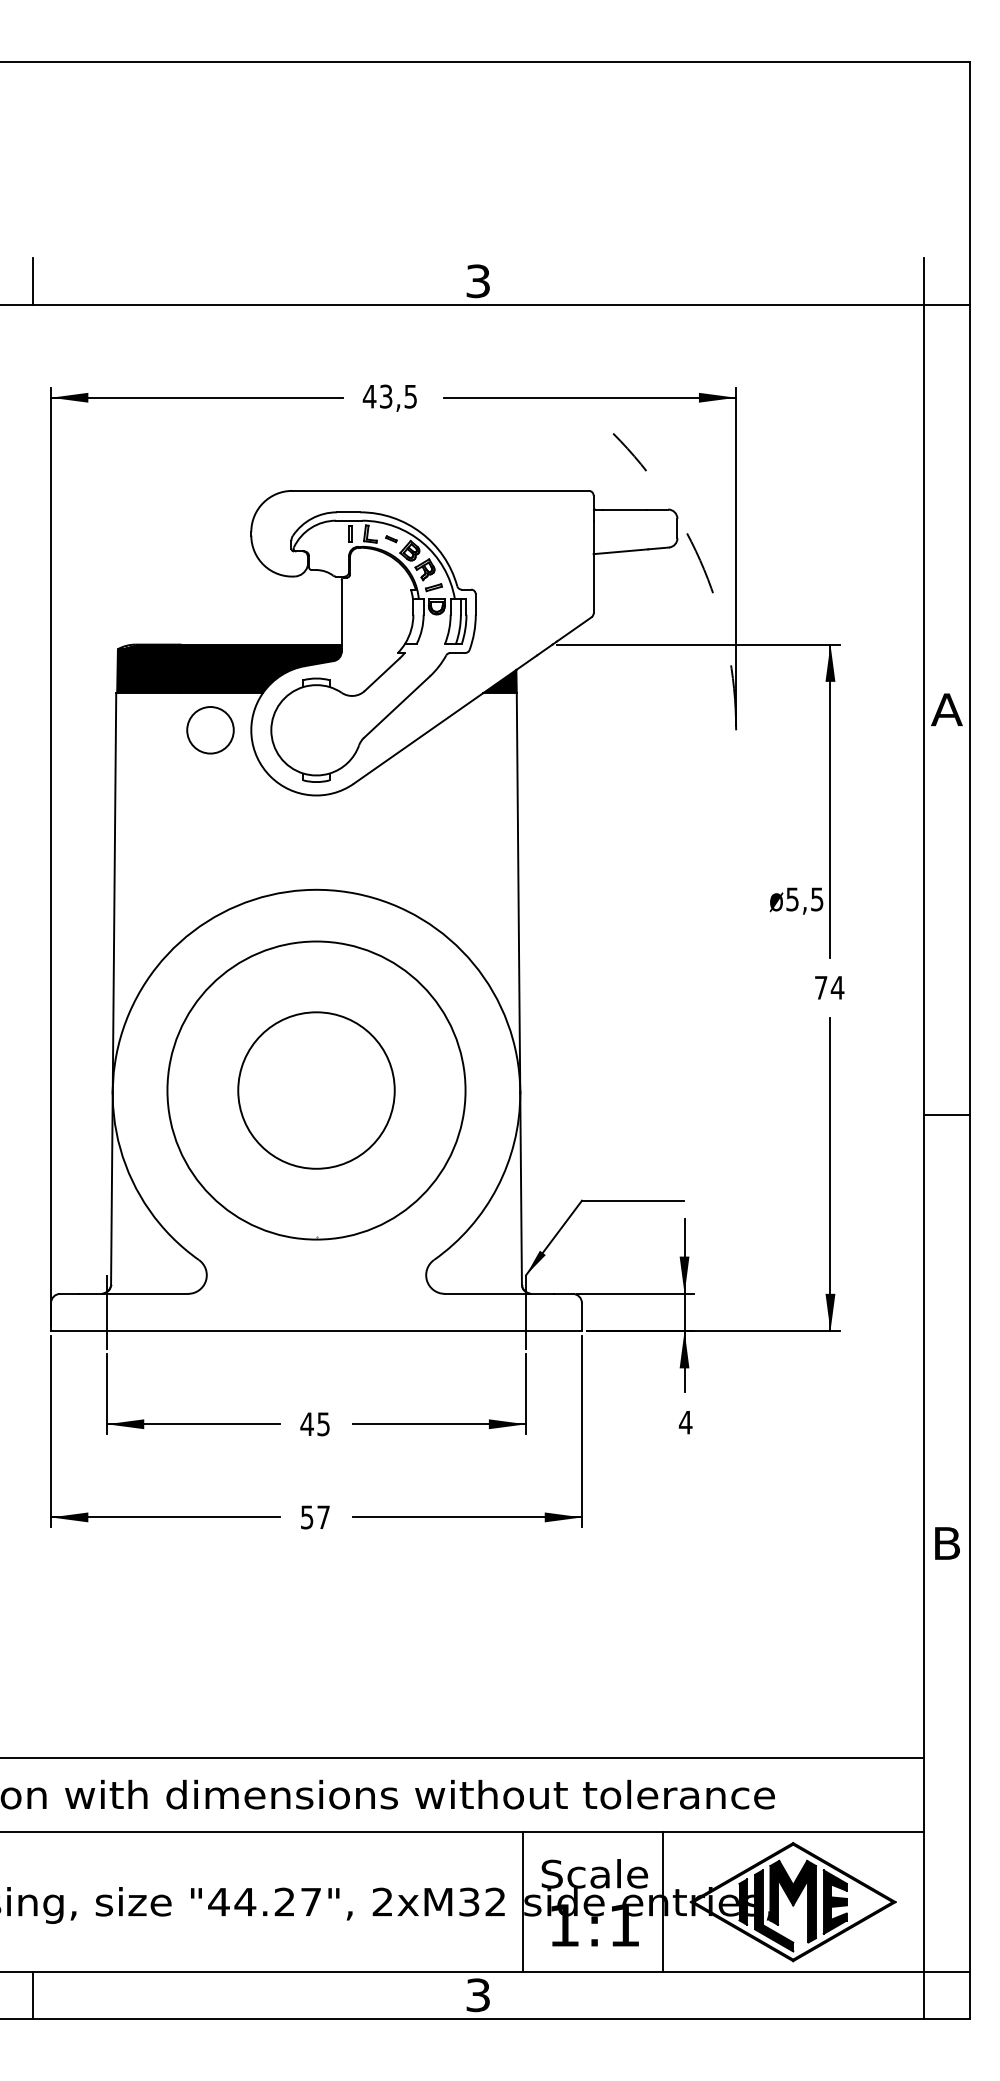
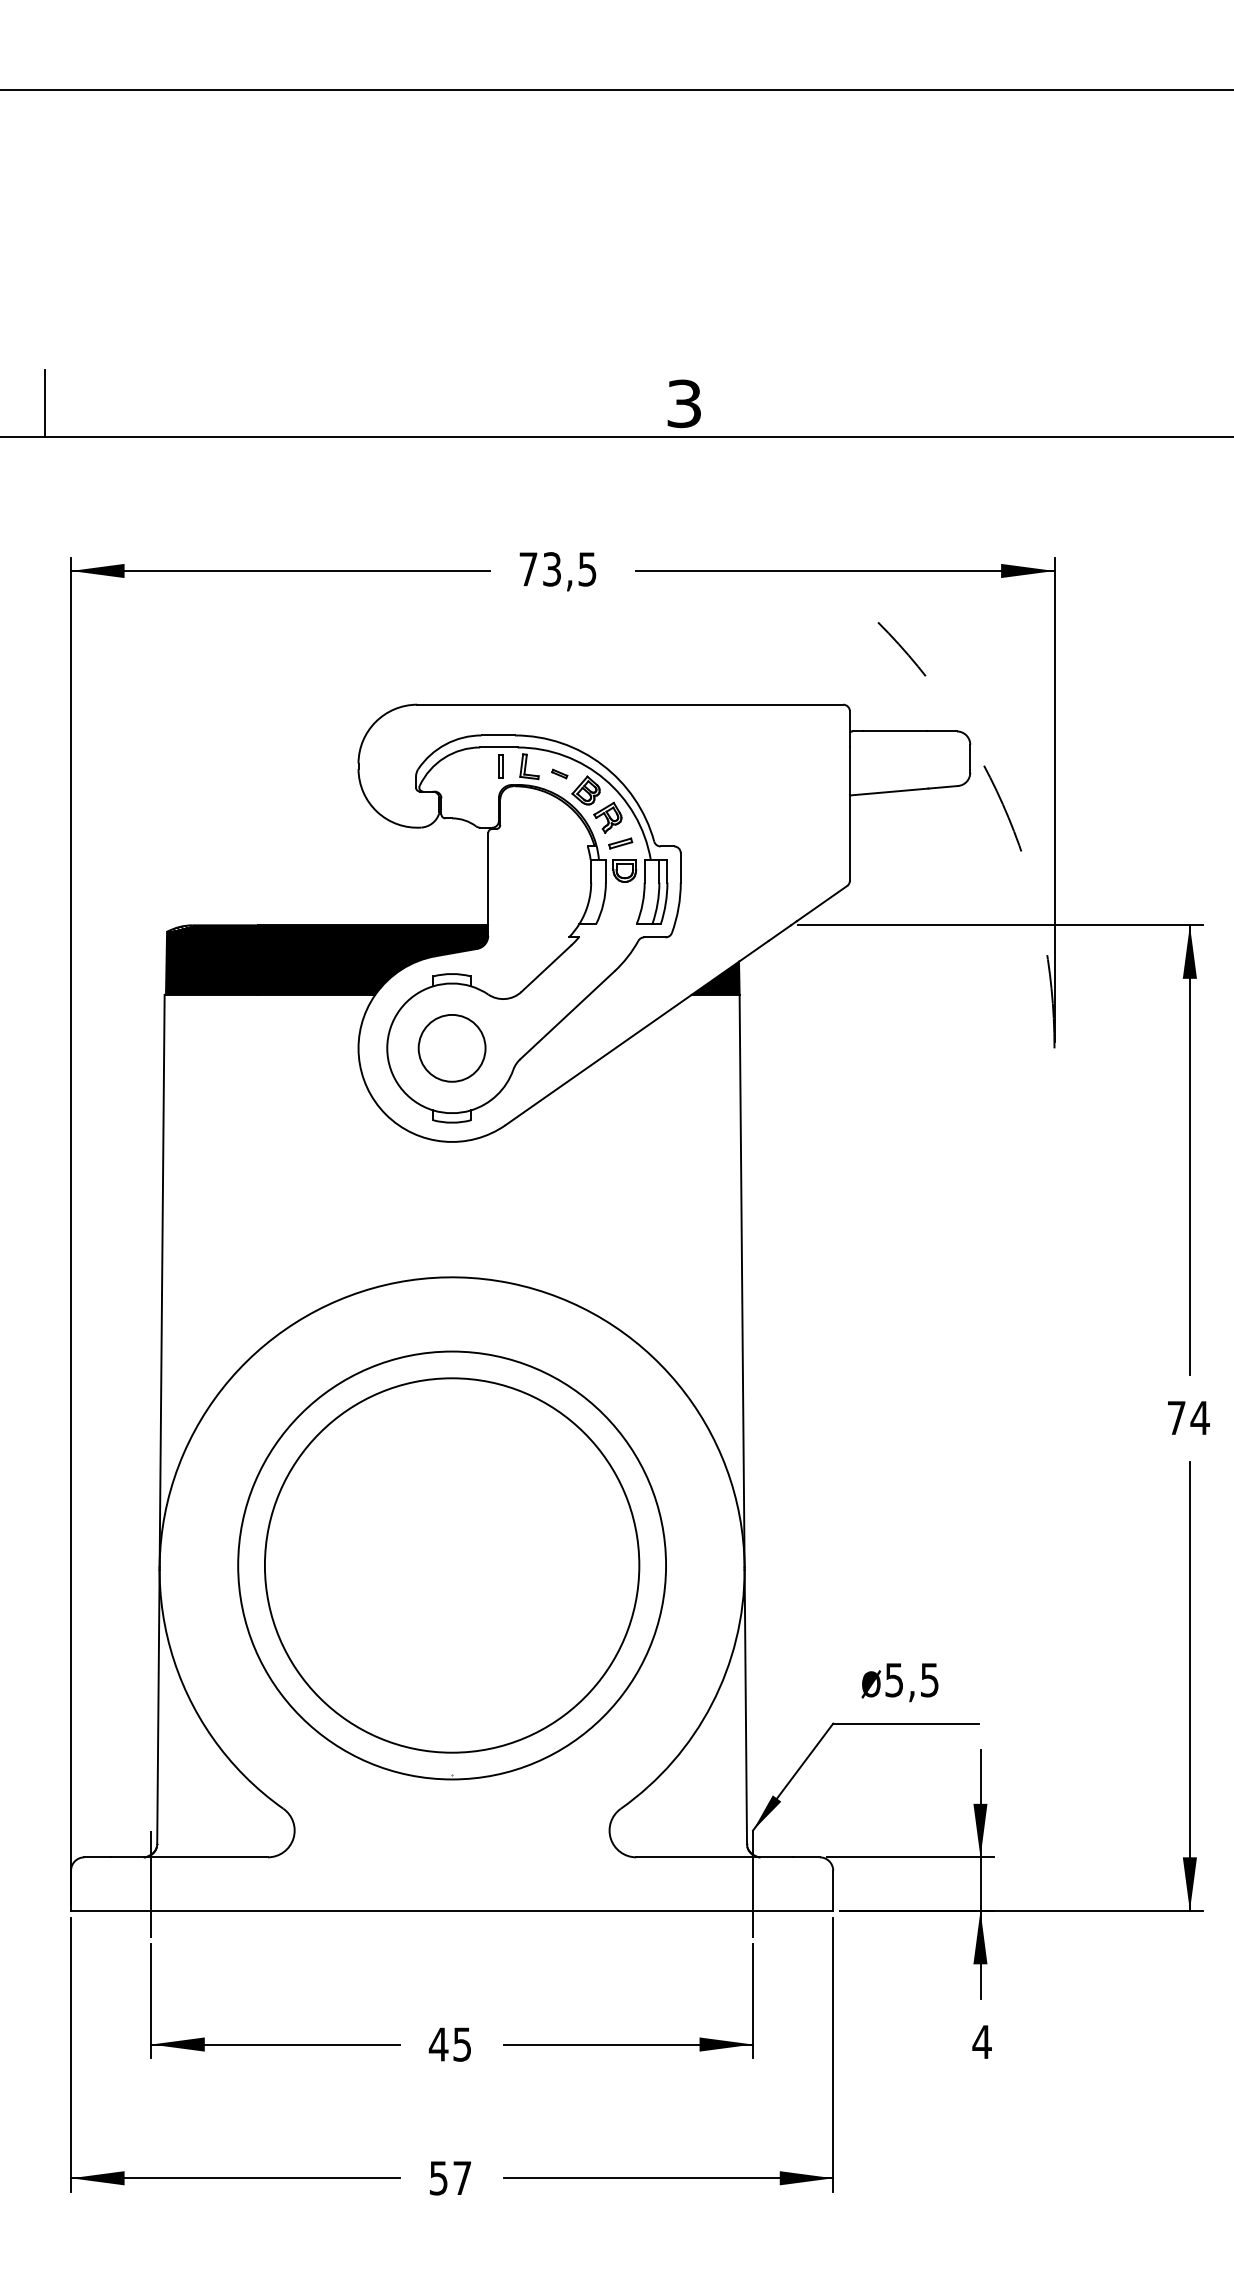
text: (369, 396) -> (528, 569), 43,5 -> 73,5
circle: (210, 730) -> (452, 1048), moved
text: (796, 900) -> (899, 1681), moved
circle: (316, 1090) -> (452, 1565), size x1.67

